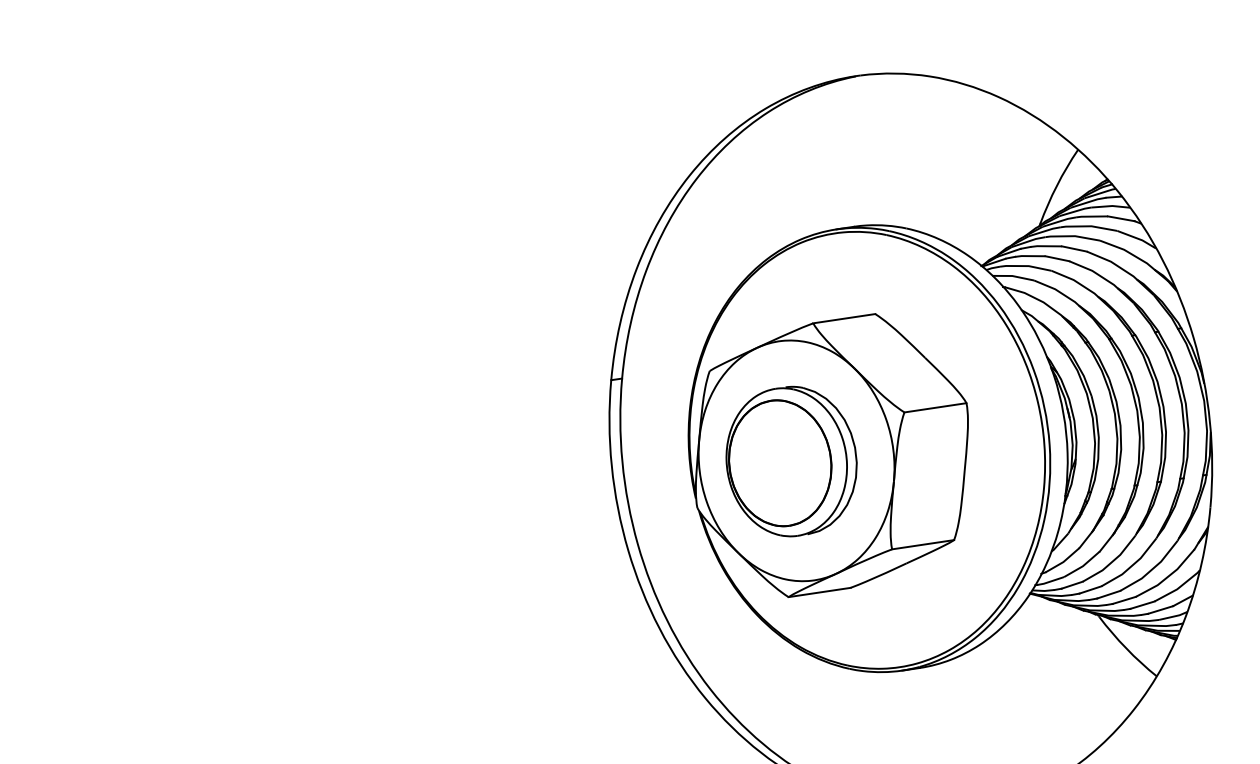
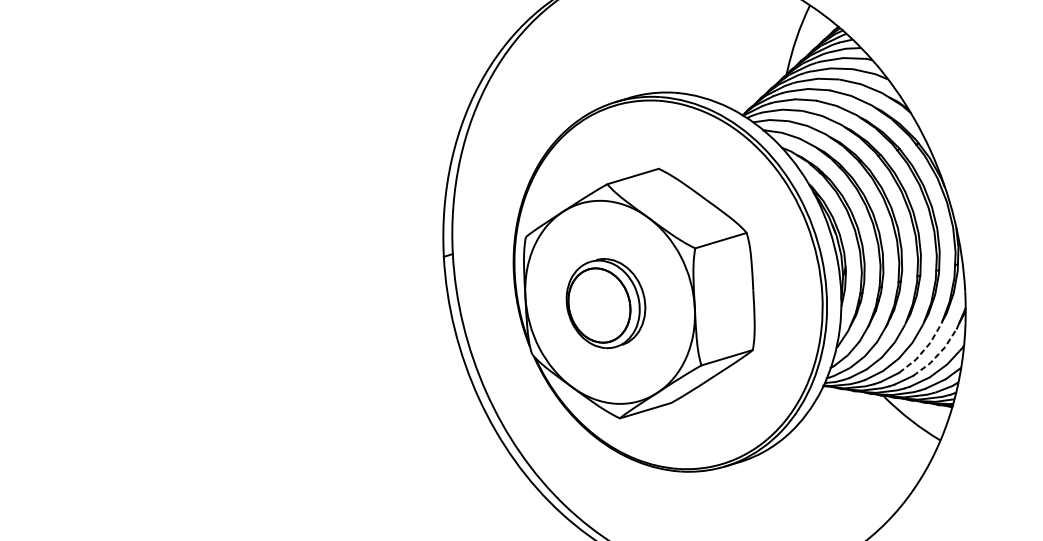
part: (791, 461) -> (605, 303), size x0.7
line: (1152, 569) -> (923, 350), solid -> dashed
line: (1168, 576) -> (938, 354), solid -> dashed

